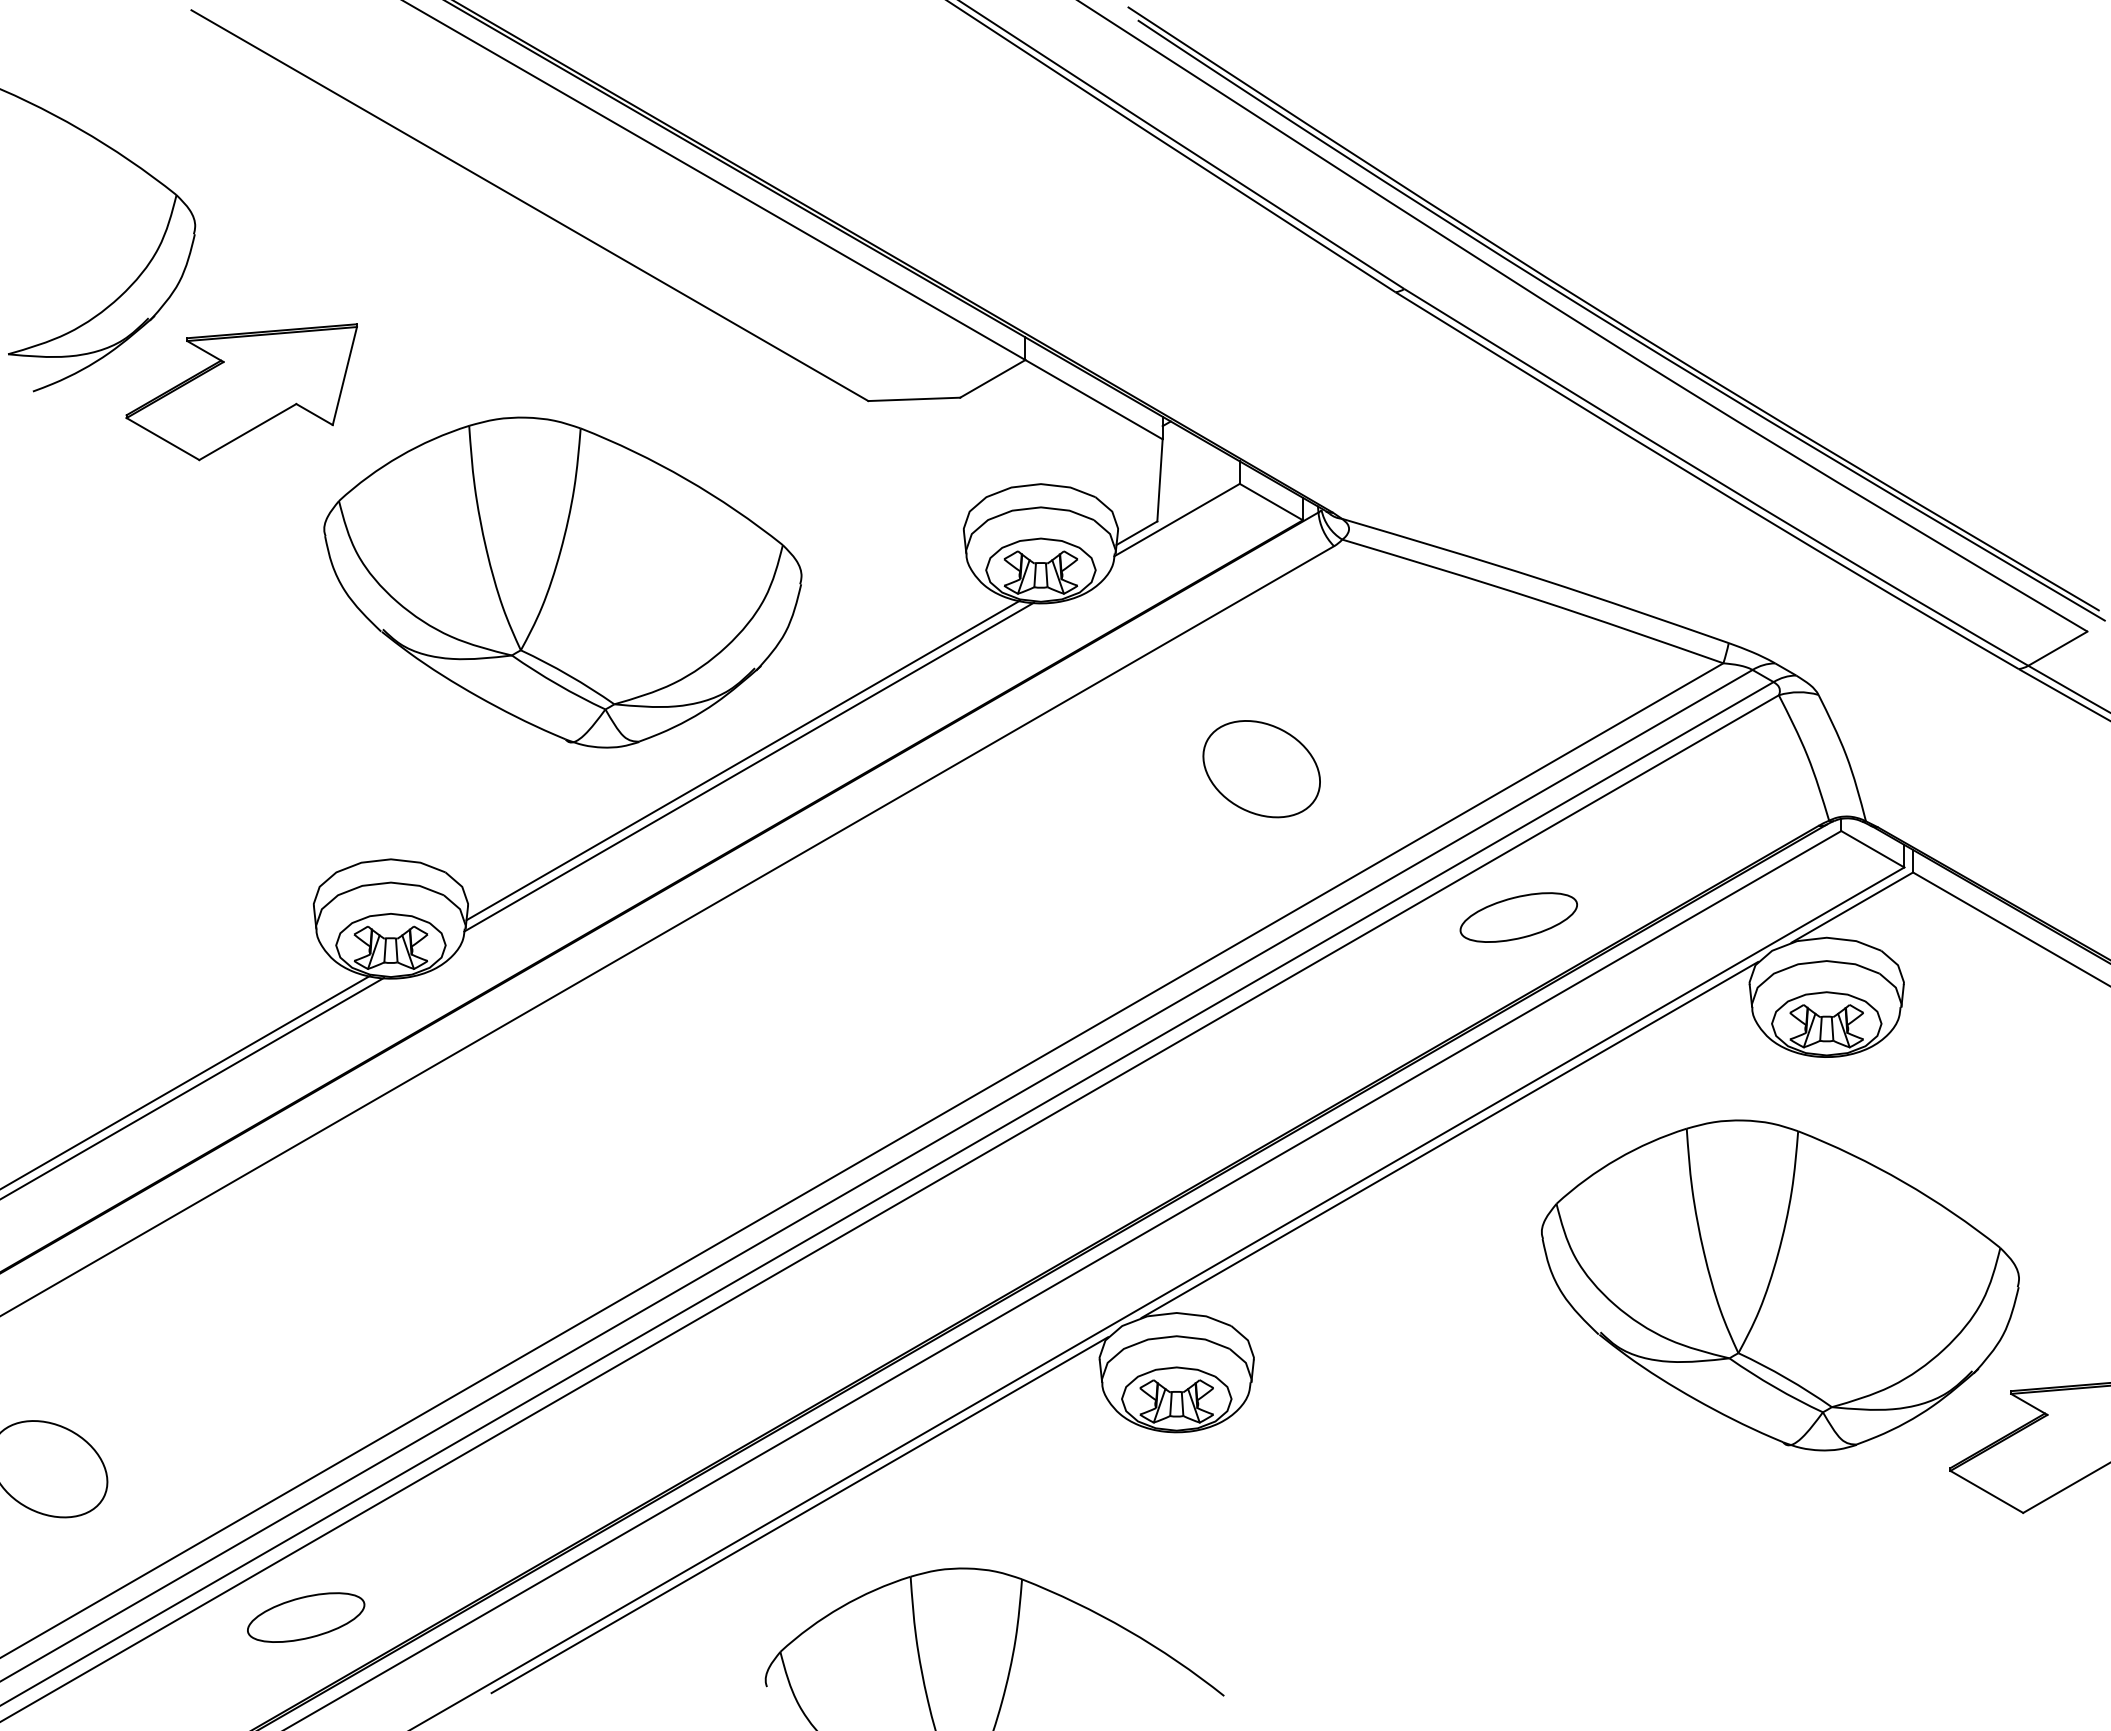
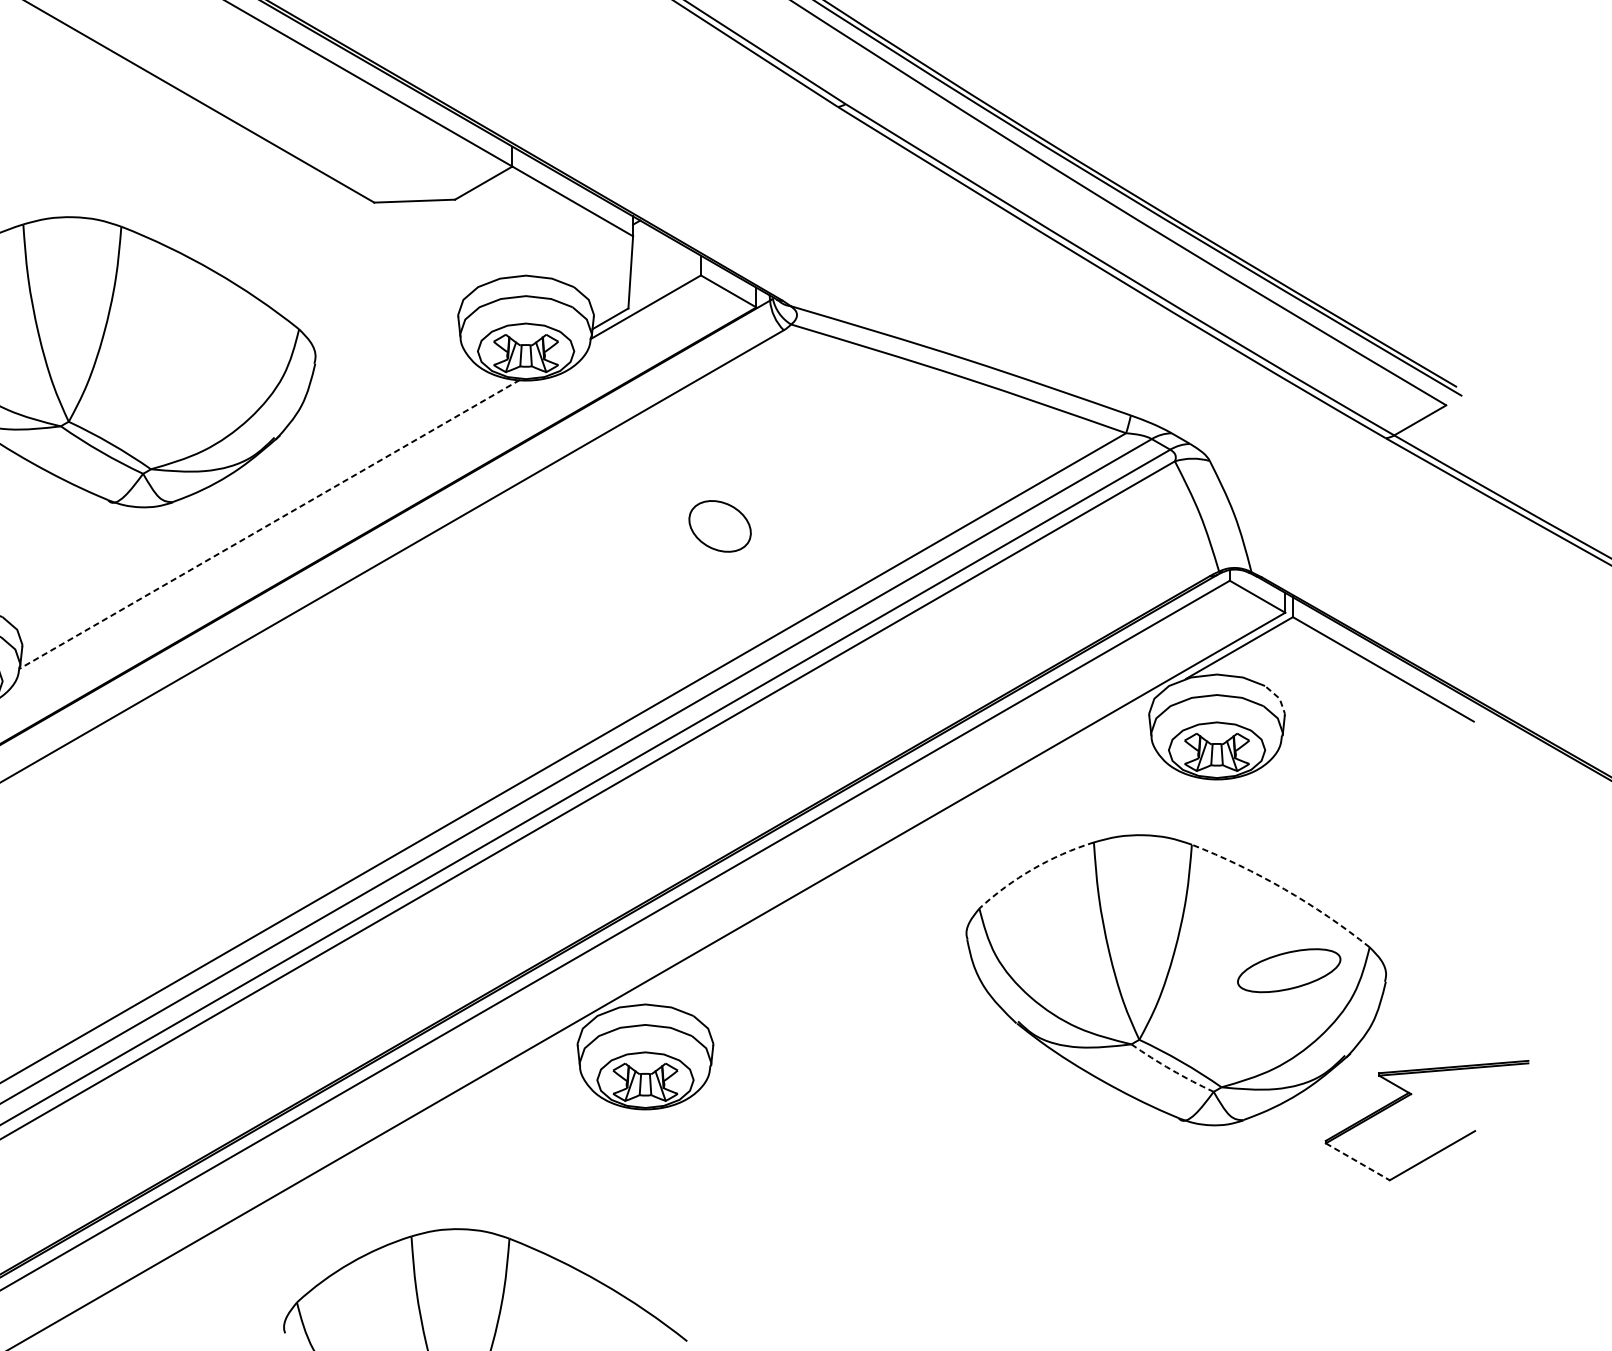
line: (743, 760) -> (264, 518), removed
line: (749, 767) -> (269, 524), solid -> dashed
part: (1261, 769) -> (720, 526), size x0.6
part: (1518, 917) -> (1288, 970), moved
line: (1898, 965) -> (1280, 698), solid -> dashed
line: (1449, 1139) -> (885, 851), removed
arc: (1617, 1159) -> (1033, 869), solid -> dashed
arc: (1903, 1182) -> (1284, 889), solid -> dashed
arc: (1775, 1387) -> (1171, 1070), solid -> dashed
line: (1987, 1492) -> (1358, 1162), solid -> dashed
line: (799, 1515) -> (313, 1182), removed

